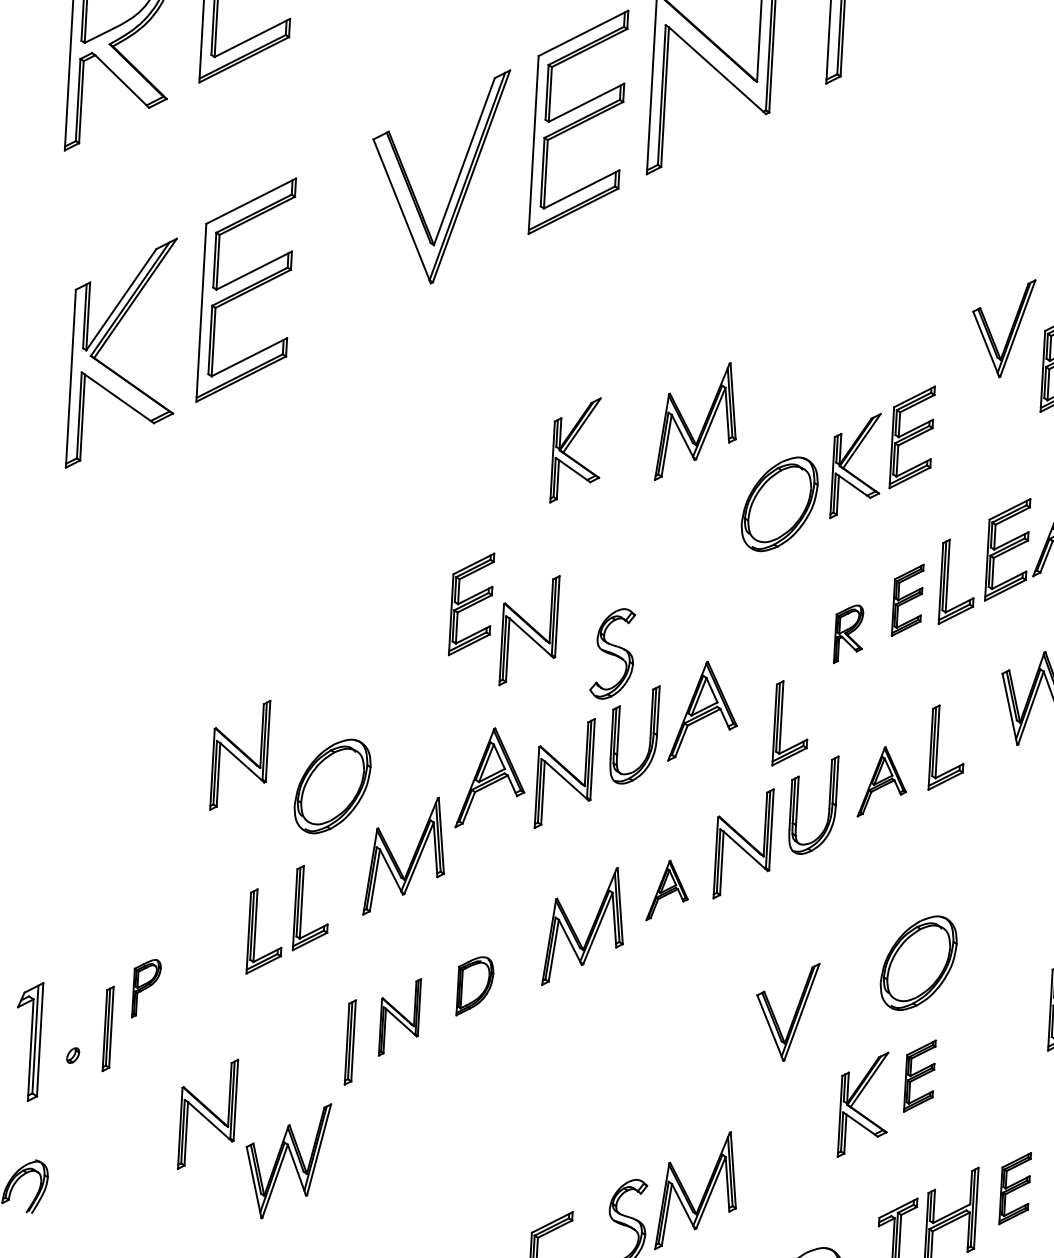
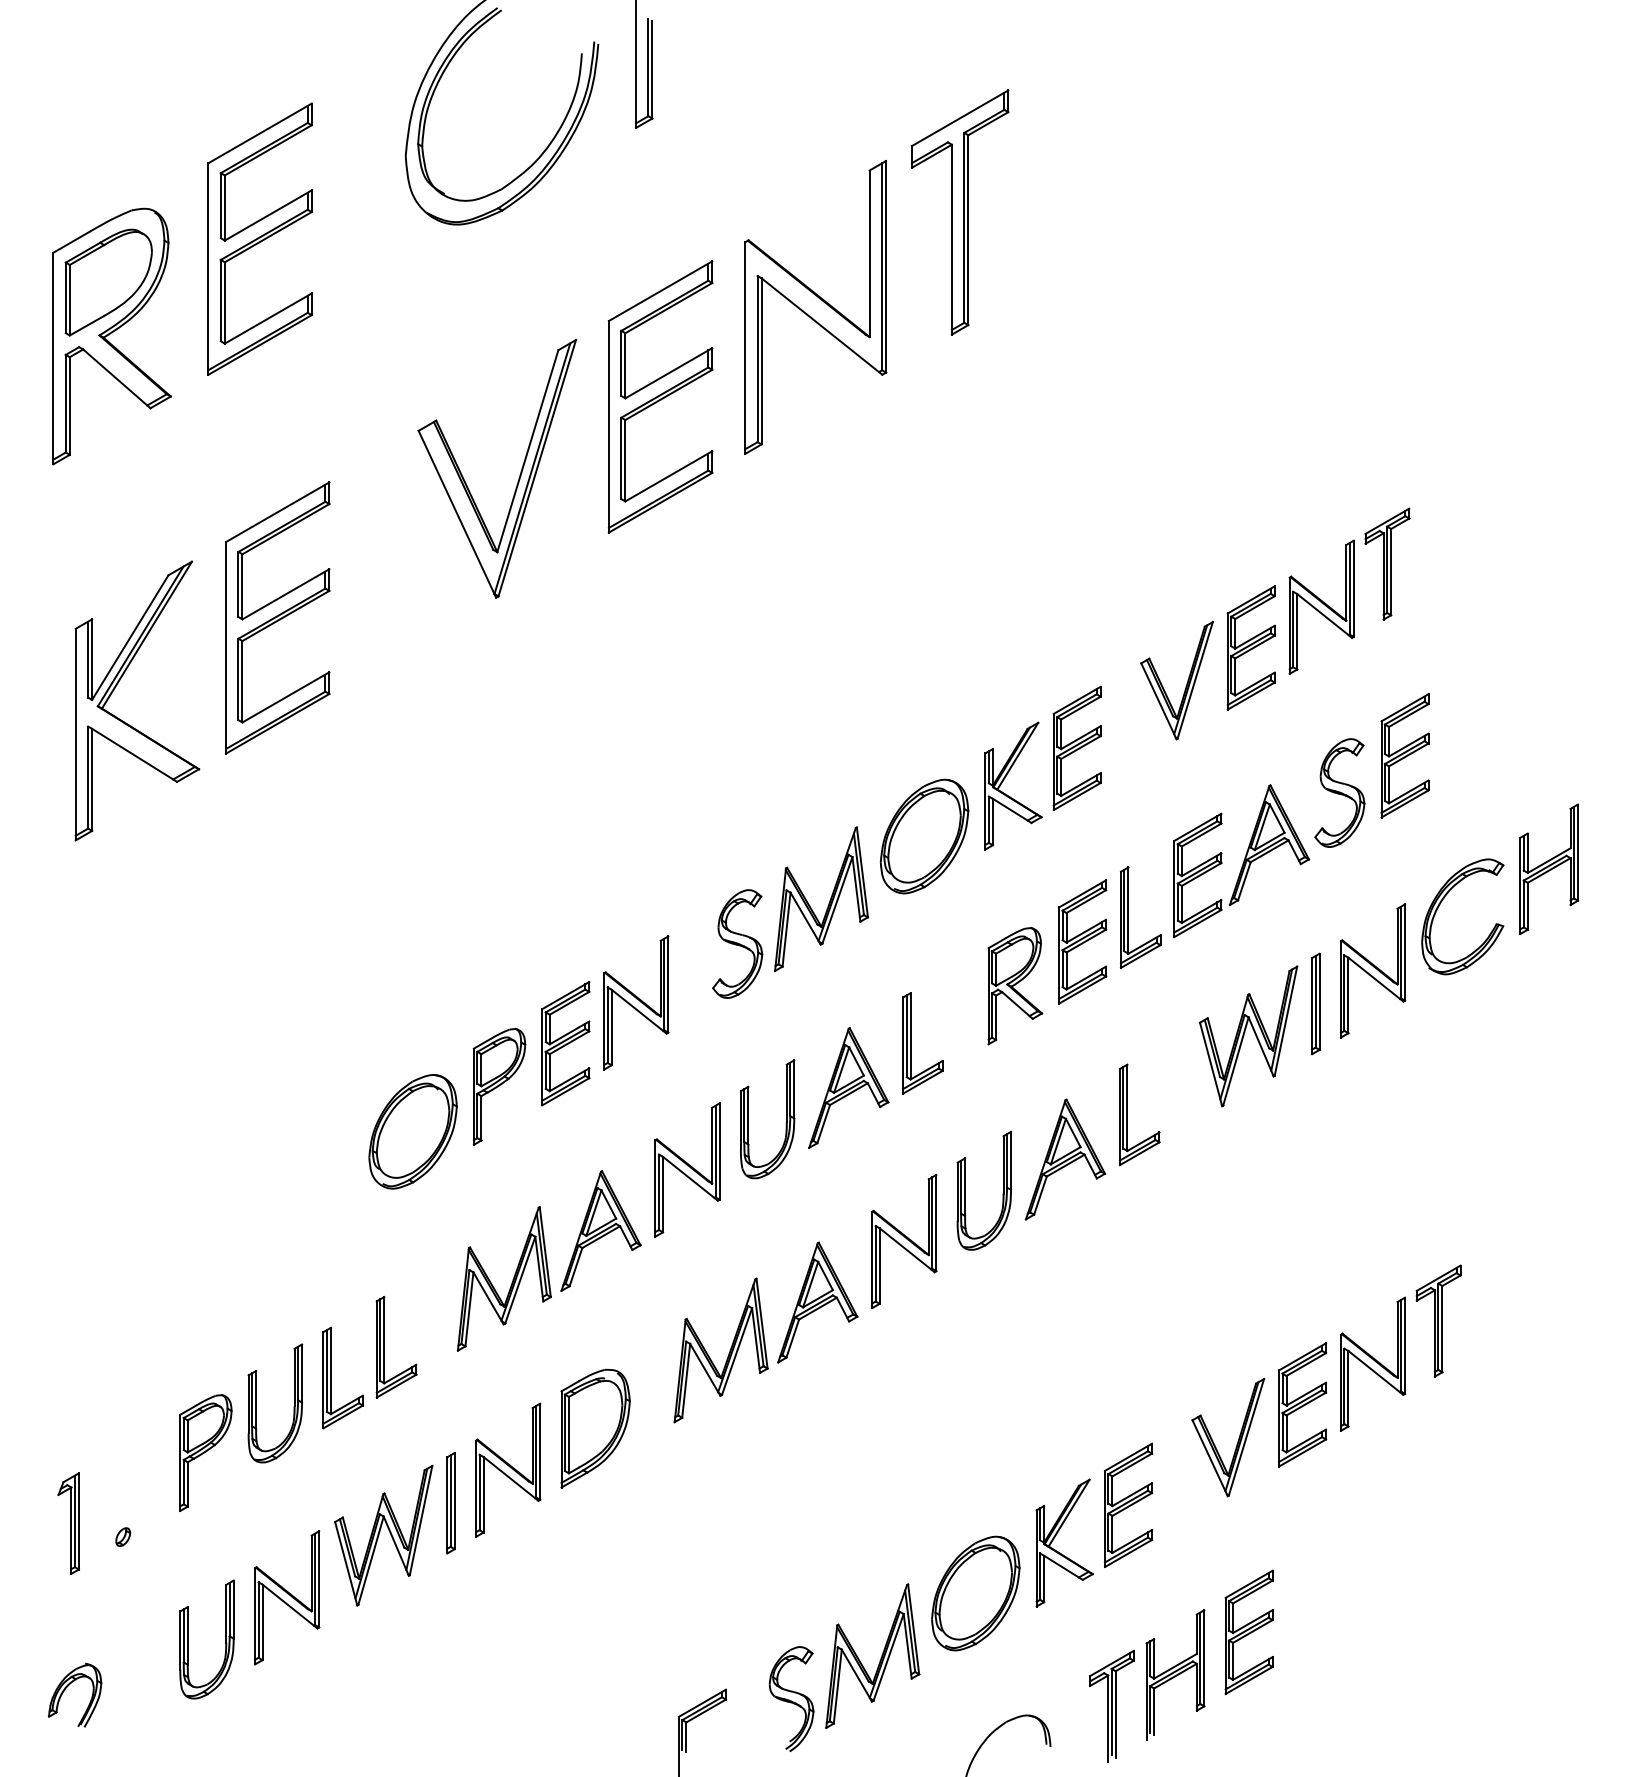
part: (1010, 330) -> (1186, 683), moved
part: (704, 423) -> (829, 900), moved
part: (570, 443) -> (672, 778), removed
part: (907, 599) -> (1082, 941), size x1.43
part: (471, 604) -> (565, 1043), moved
part: (849, 634) -> (1015, 986), size x1.67
part: (612, 653) -> (737, 943), moved
part: (410, 694) -> (499, 1086), added
part: (781, 723) -> (911, 1043), moved
part: (240, 754) -> (301, 1169), removed
part: (491, 778) -> (600, 1230), moved
part: (883, 782) -> (1065, 1159), size x1.43
part: (332, 786) -> (412, 1131), moved
part: (667, 890) -> (817, 1302), size x1.67
part: (222, 953) -> (293, 1406), added
part: (918, 963) -> (975, 1593), moved
part: (475, 986) -> (595, 1428), size x1.67
part: (146, 988) -> (205, 1452), size x1.67
part: (794, 1015) -> (1237, 1441), moved
part: (400, 1016) -> (508, 1469), size x1.43
part: (107, 1029) -> (162, 1503), removed
part: (27, 1041) -> (68, 1523), size x0.71
part: (919, 1076) -> (1128, 1505), size x1.43
part: (123, 1144) -> (188, 1639), added
part: (286, 1160) -> (383, 1535), moved
part: (1014, 1188) -> (1248, 1632), size x1.43

